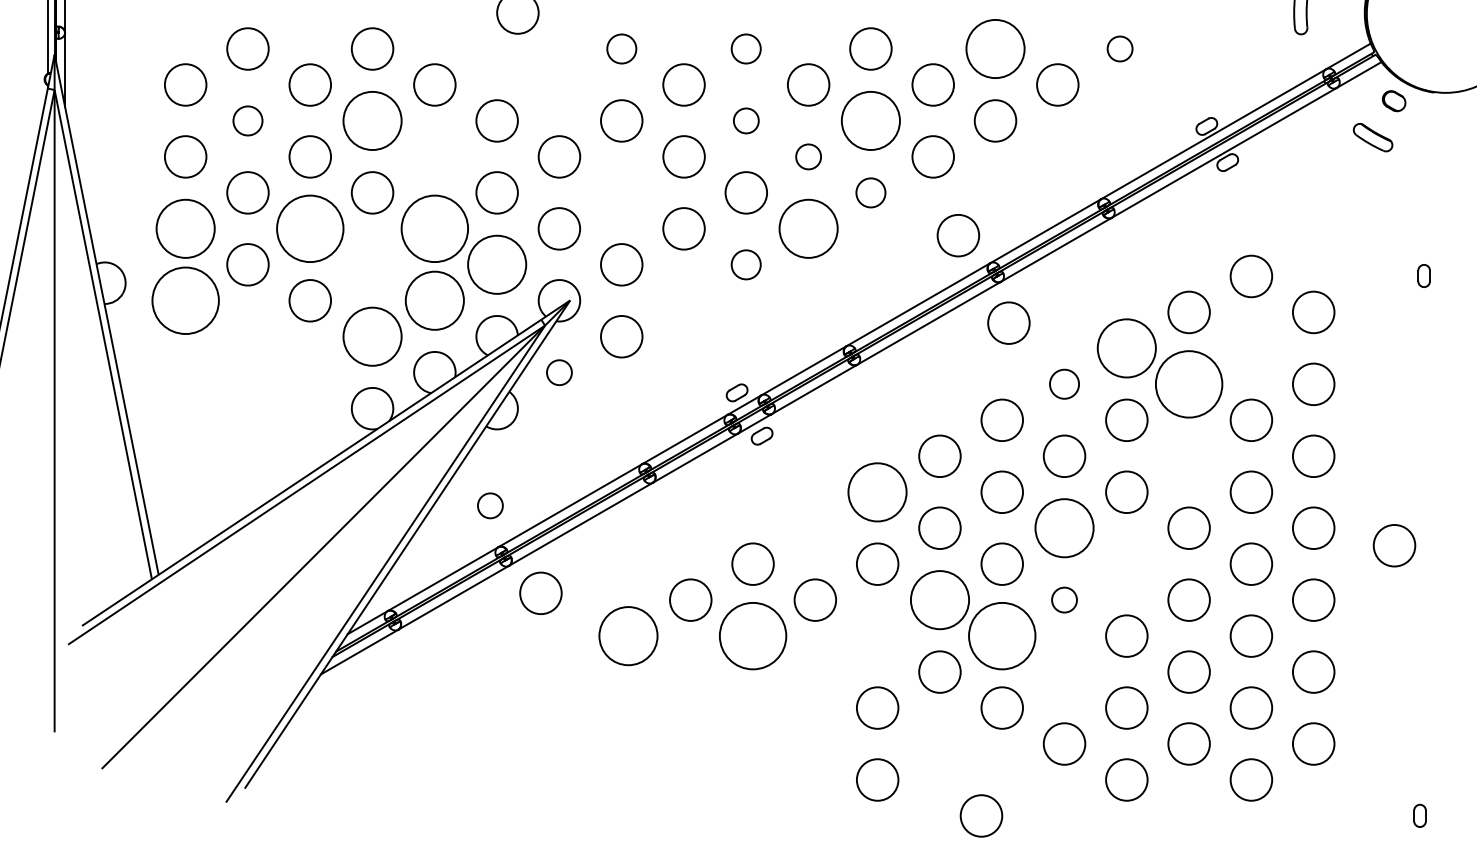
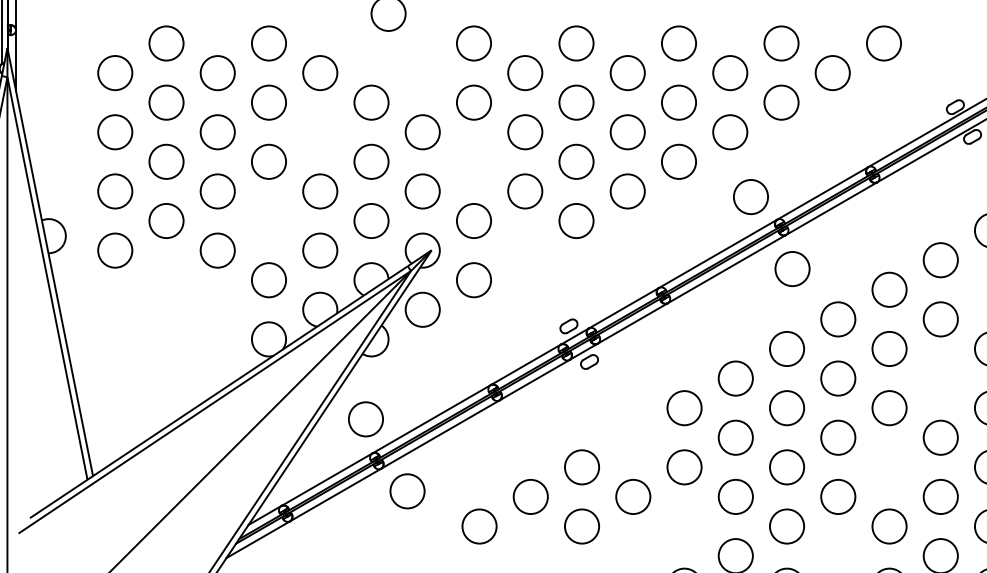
circle: (621, 48) -> (473, 43), size x1.43
circle: (745, 48) -> (575, 43), size x1.43
circle: (995, 48) -> (781, 43), size x0.71
circle: (1119, 48) -> (883, 43), size x1.67
circle: (247, 120) -> (166, 102), size x1.43
circle: (372, 120) -> (268, 102), size x0.71
circle: (746, 120) -> (576, 102), size x1.67
circle: (870, 120) -> (678, 102), size x0.71
circle: (808, 156) -> (627, 131), size x1.67
circle: (870, 192) -> (678, 161), size x1.43
circle: (185, 228) -> (115, 191), size x0.71
circle: (310, 228) -> (217, 191), size x0.62
circle: (434, 228) -> (319, 191), size x0.62
circle: (808, 228) -> (627, 191), size x0.71
circle: (496, 264) -> (370, 220), size x0.71
circle: (745, 264) -> (575, 220), size x1.43
circle: (185, 300) -> (115, 250), size x0.62
circle: (434, 300) -> (319, 250), size x0.71
circle: (372, 336) -> (268, 280), size x0.71
circle: (1126, 348) -> (889, 289), size x0.71
circle: (559, 372) -> (422, 309), size x1.67
circle: (1064, 383) -> (838, 318), size x1.43
circle: (1188, 384) -> (940, 319), size x0.62
circle: (877, 491) -> (684, 407), size x0.71
circle: (490, 505) -> (366, 419), size x1.67
circle: (1064, 528) -> (838, 437), size x0.71
circle: (939, 599) -> (735, 496), size x0.71
circle: (1064, 599) -> (838, 496), size x1.67
circle: (628, 635) -> (479, 526), size x0.71
circle: (752, 635) -> (581, 526), size x0.62
circle: (1002, 635) -> (787, 526), size x0.62

